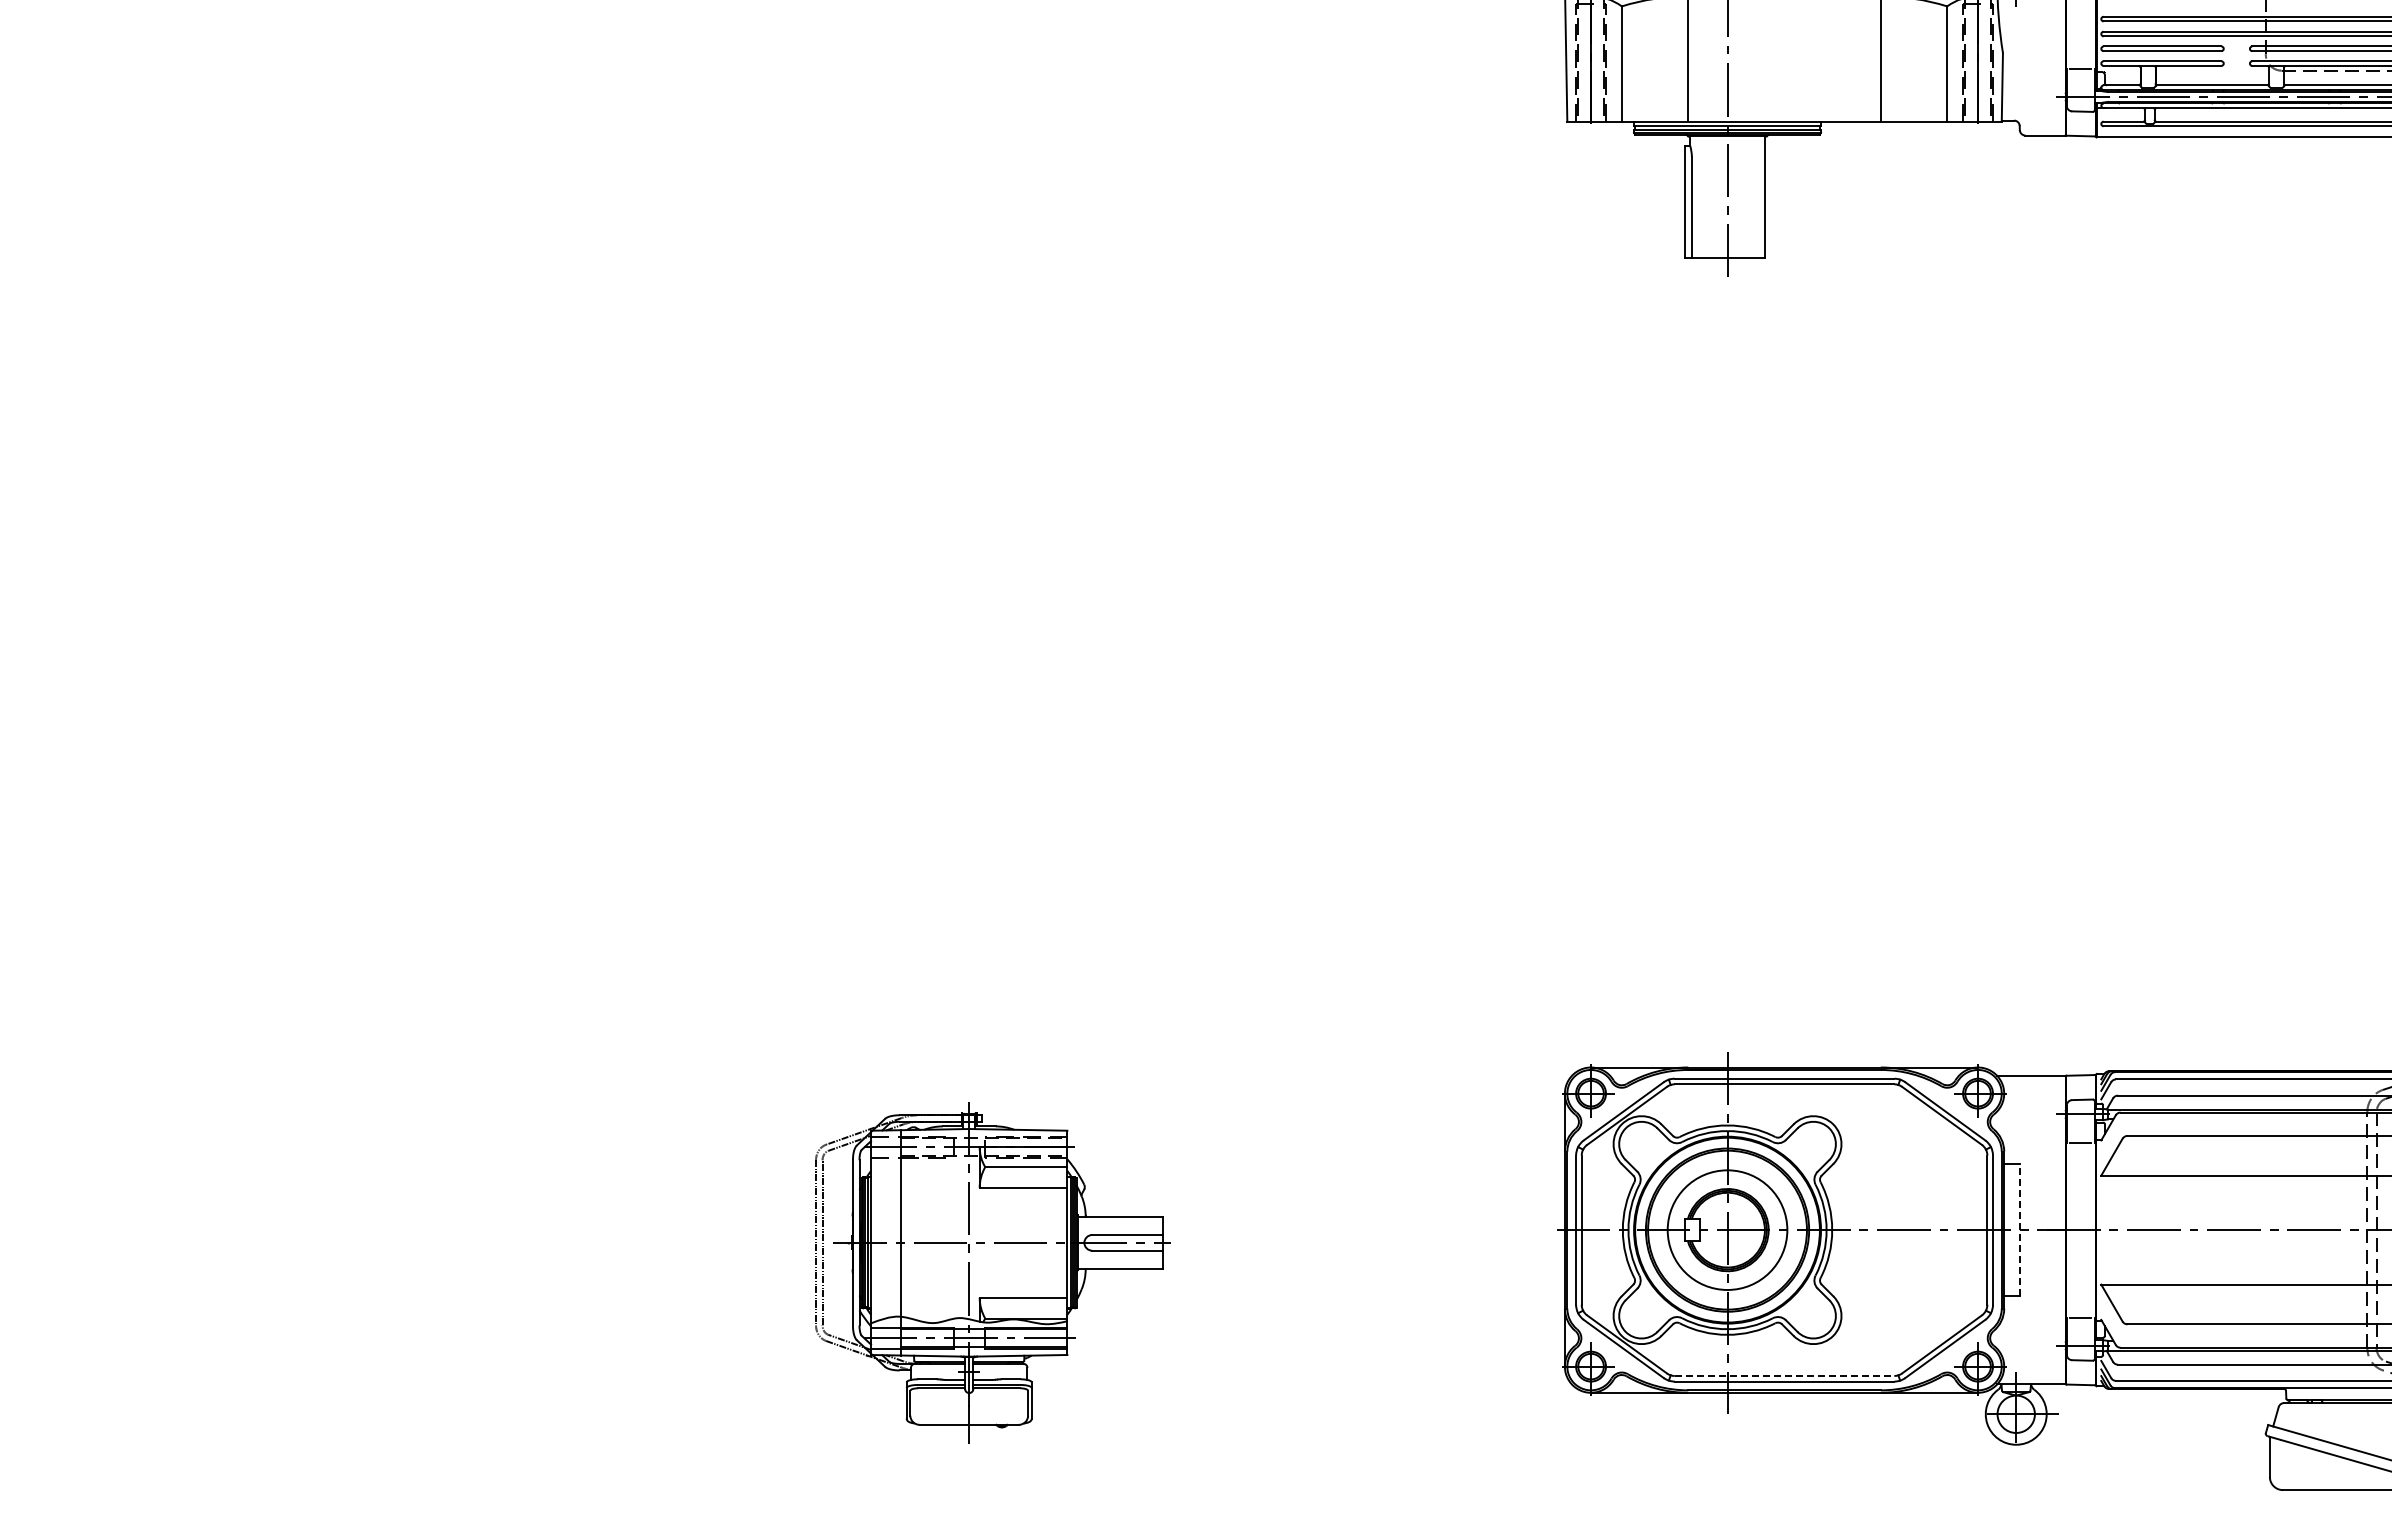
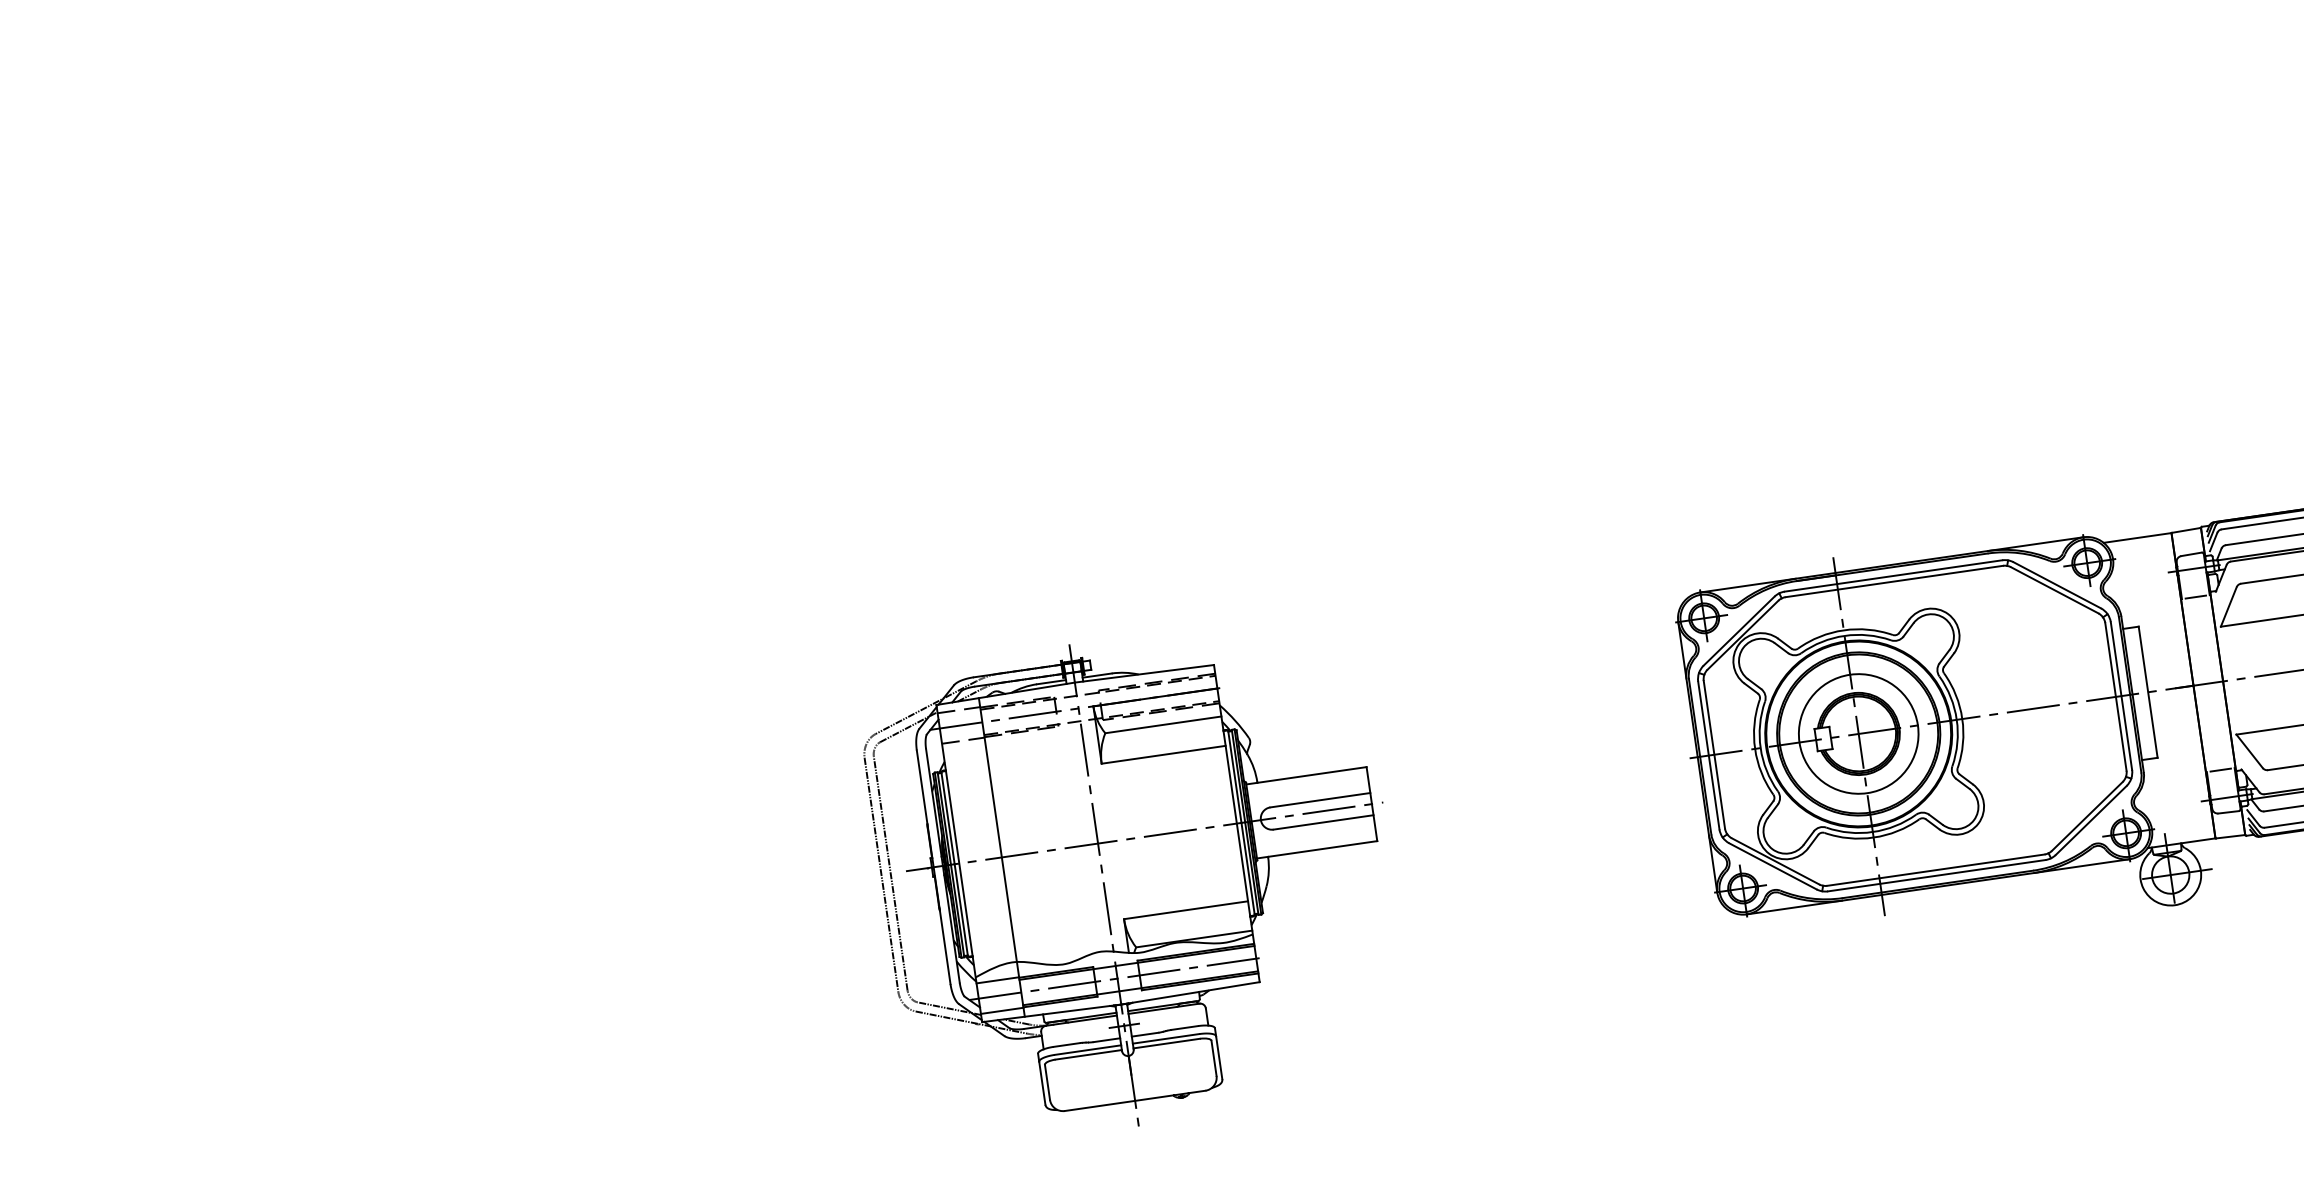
line: (2019, 1229) -> (2147, 691), dashed -> solid
part: (992, 1272) -> (1137, 880), size x1.43
line: (1784, 1375) -> (1935, 869), dashed -> solid

